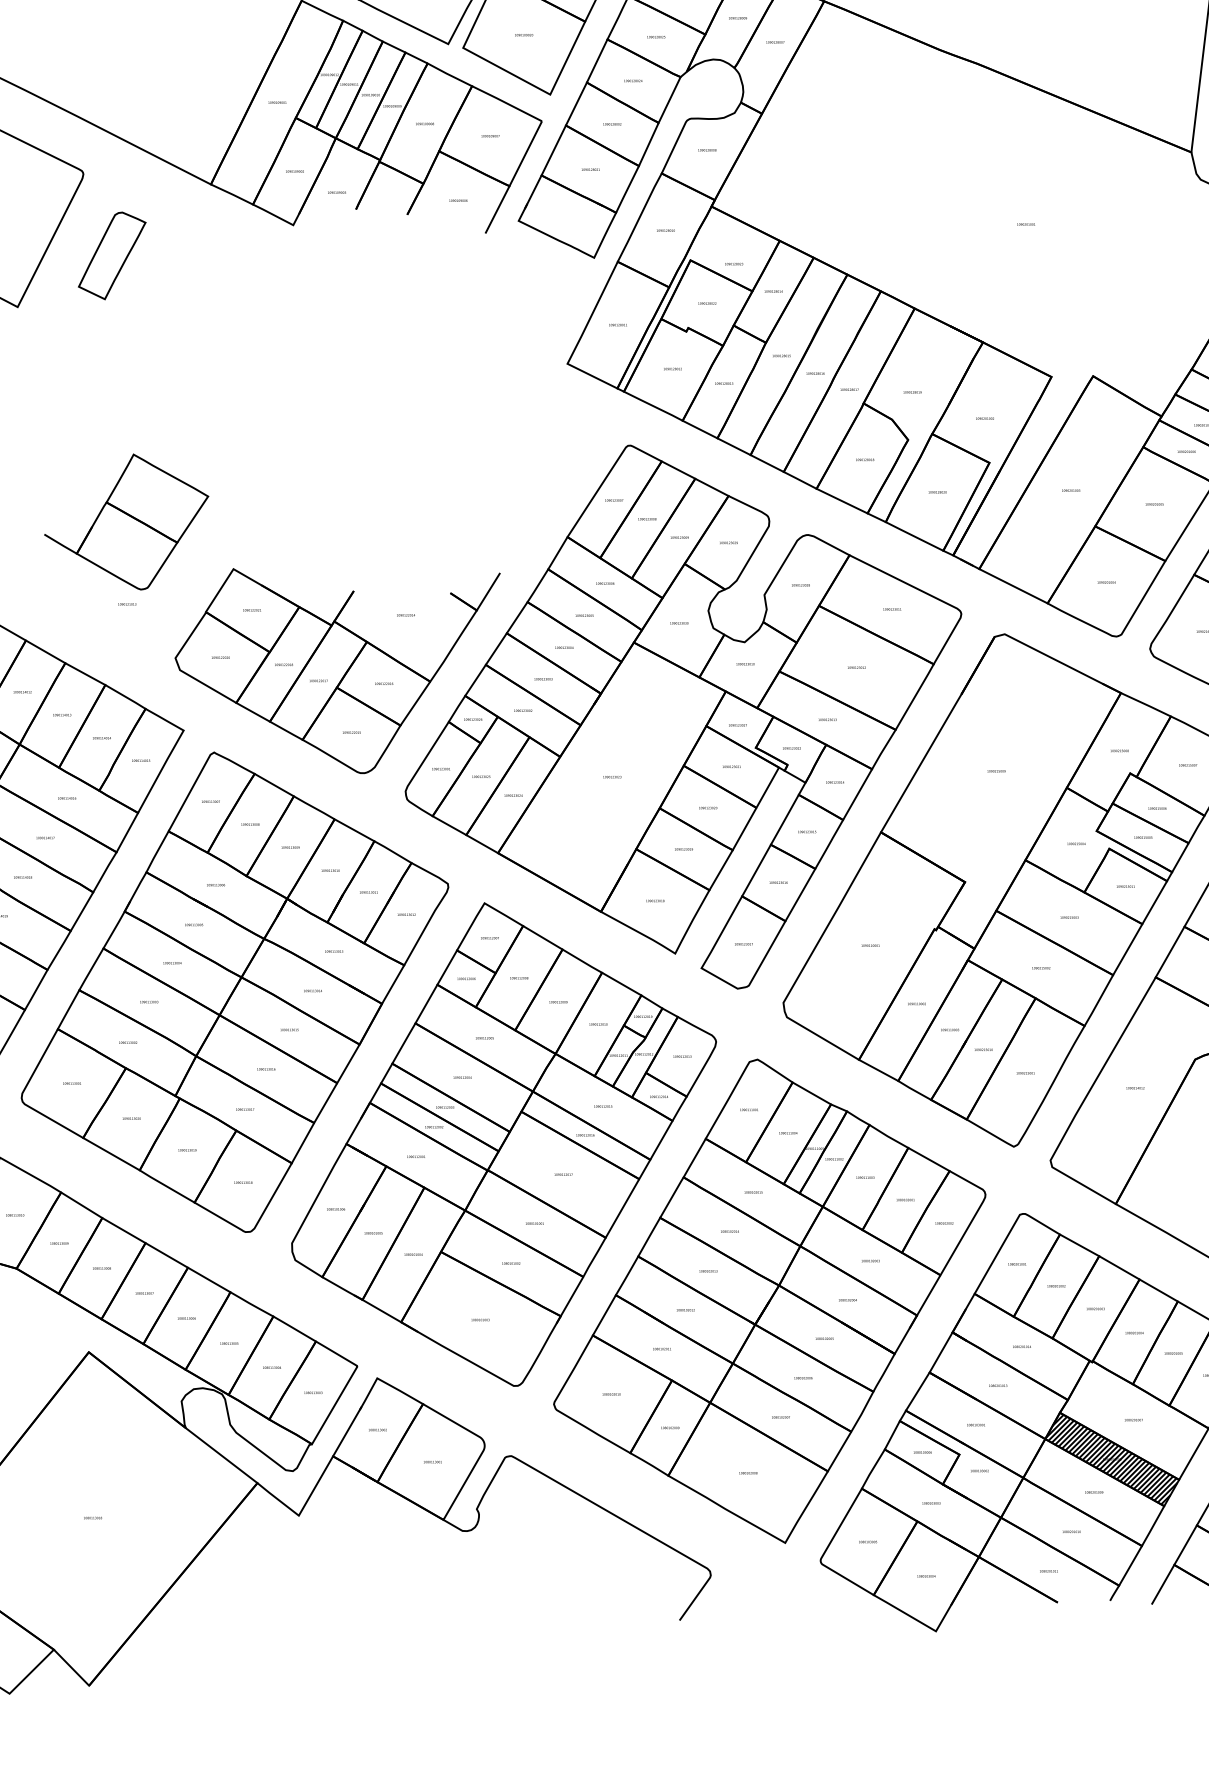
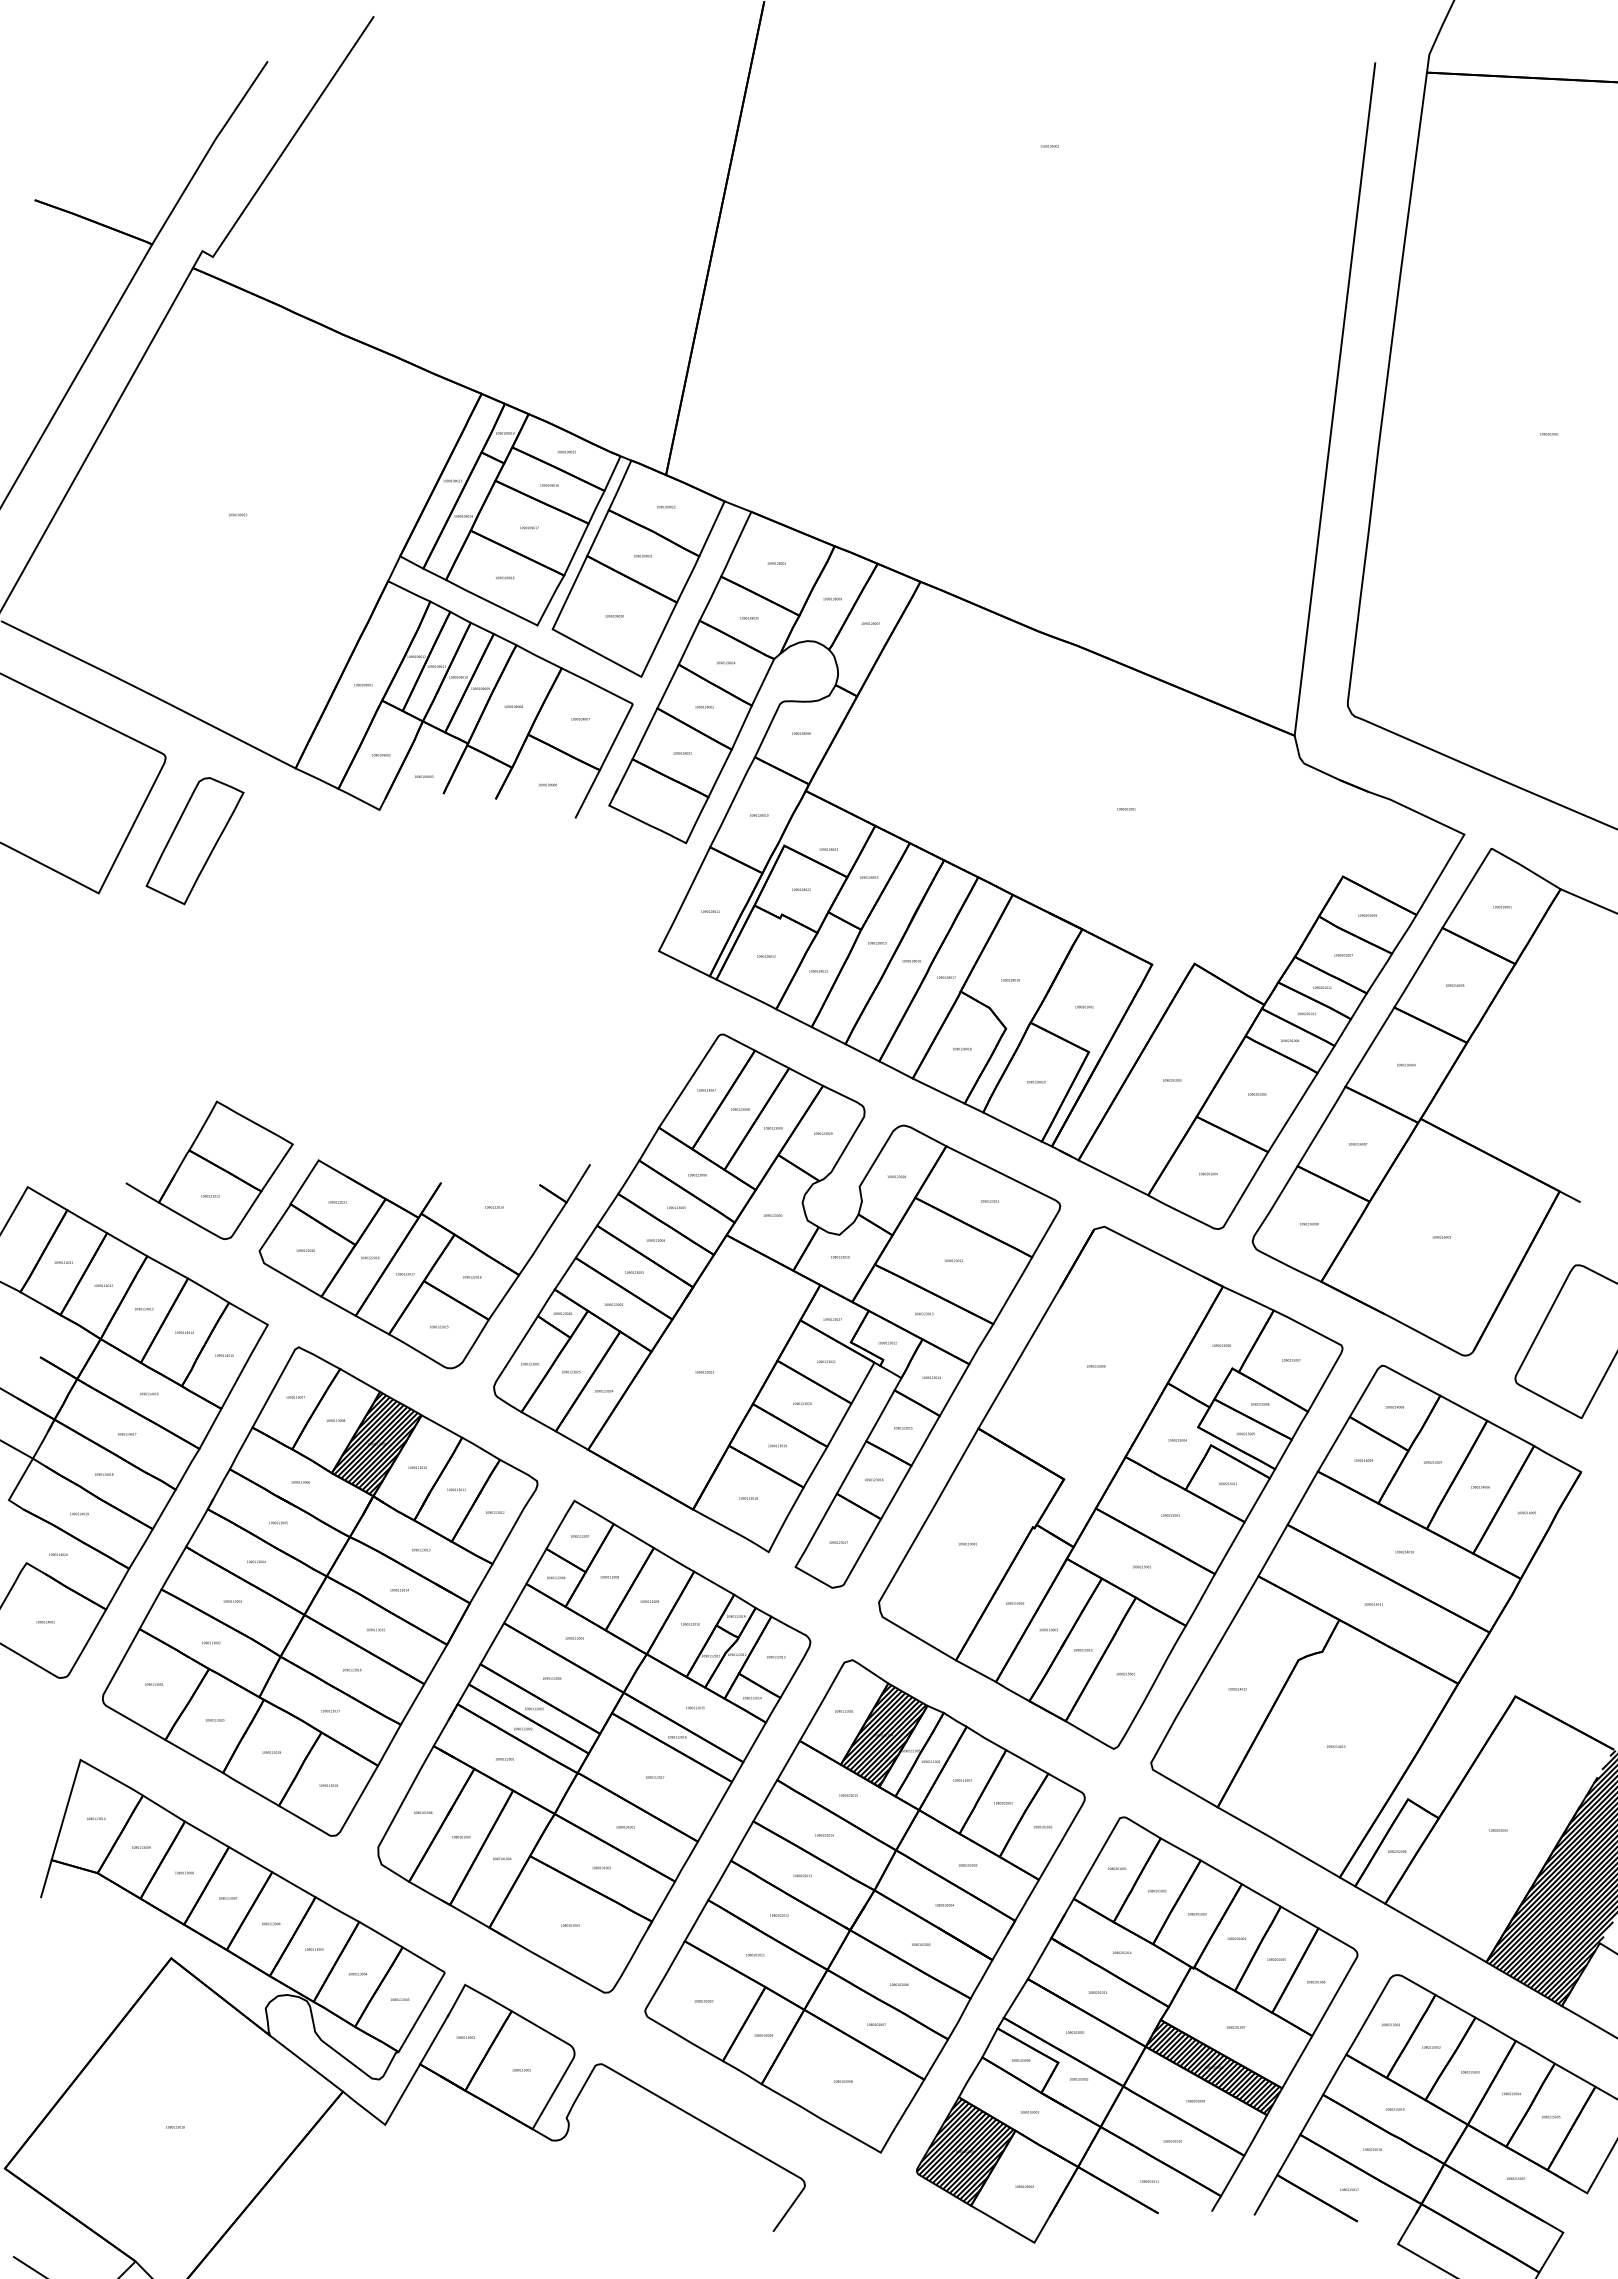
part: (111, 256) -> (194, 841), size x1.43
part: (126, 522) -> (209, 1170), moved
hatch: (291, 847) -> (377, 1444), added
hatch: (788, 1133) -> (884, 1735), added
hatch: (868, 1542) -> (965, 2152), added

